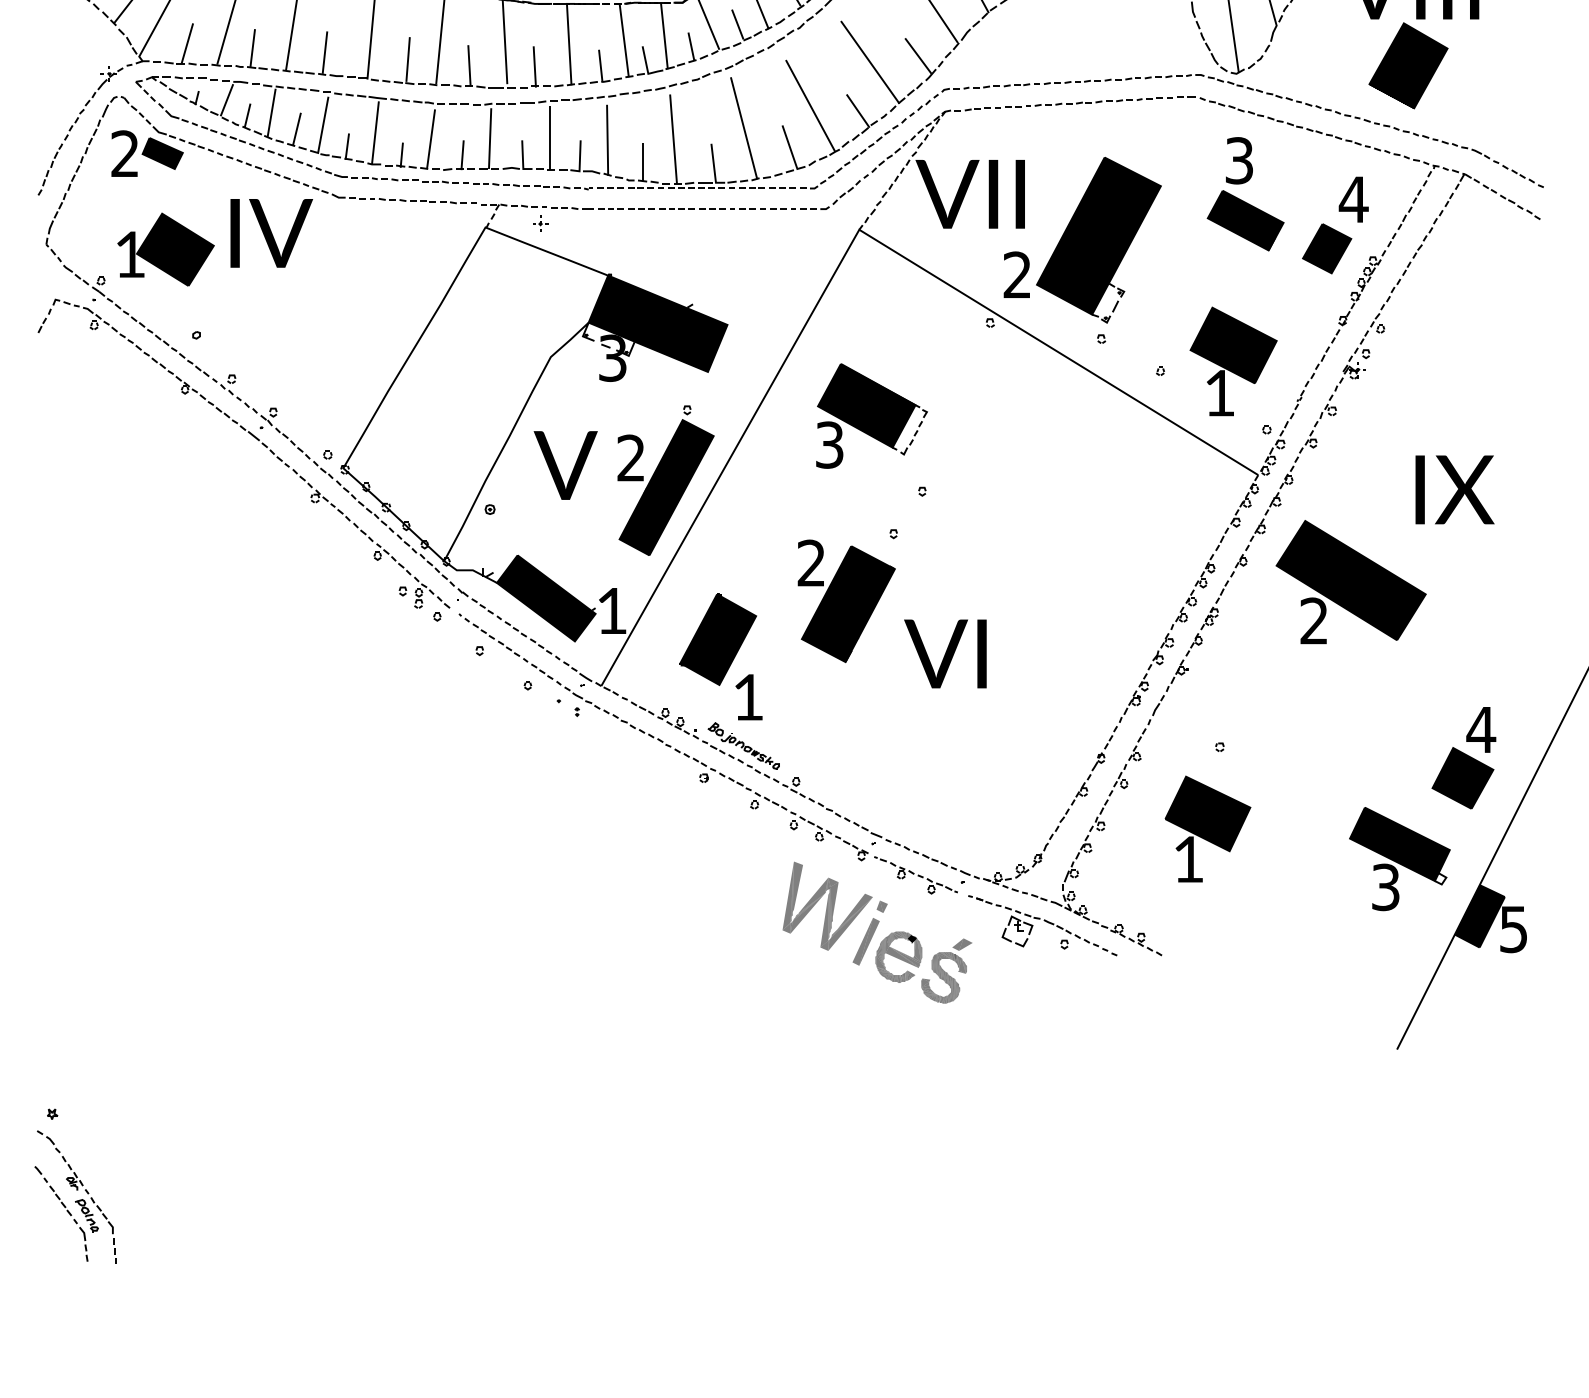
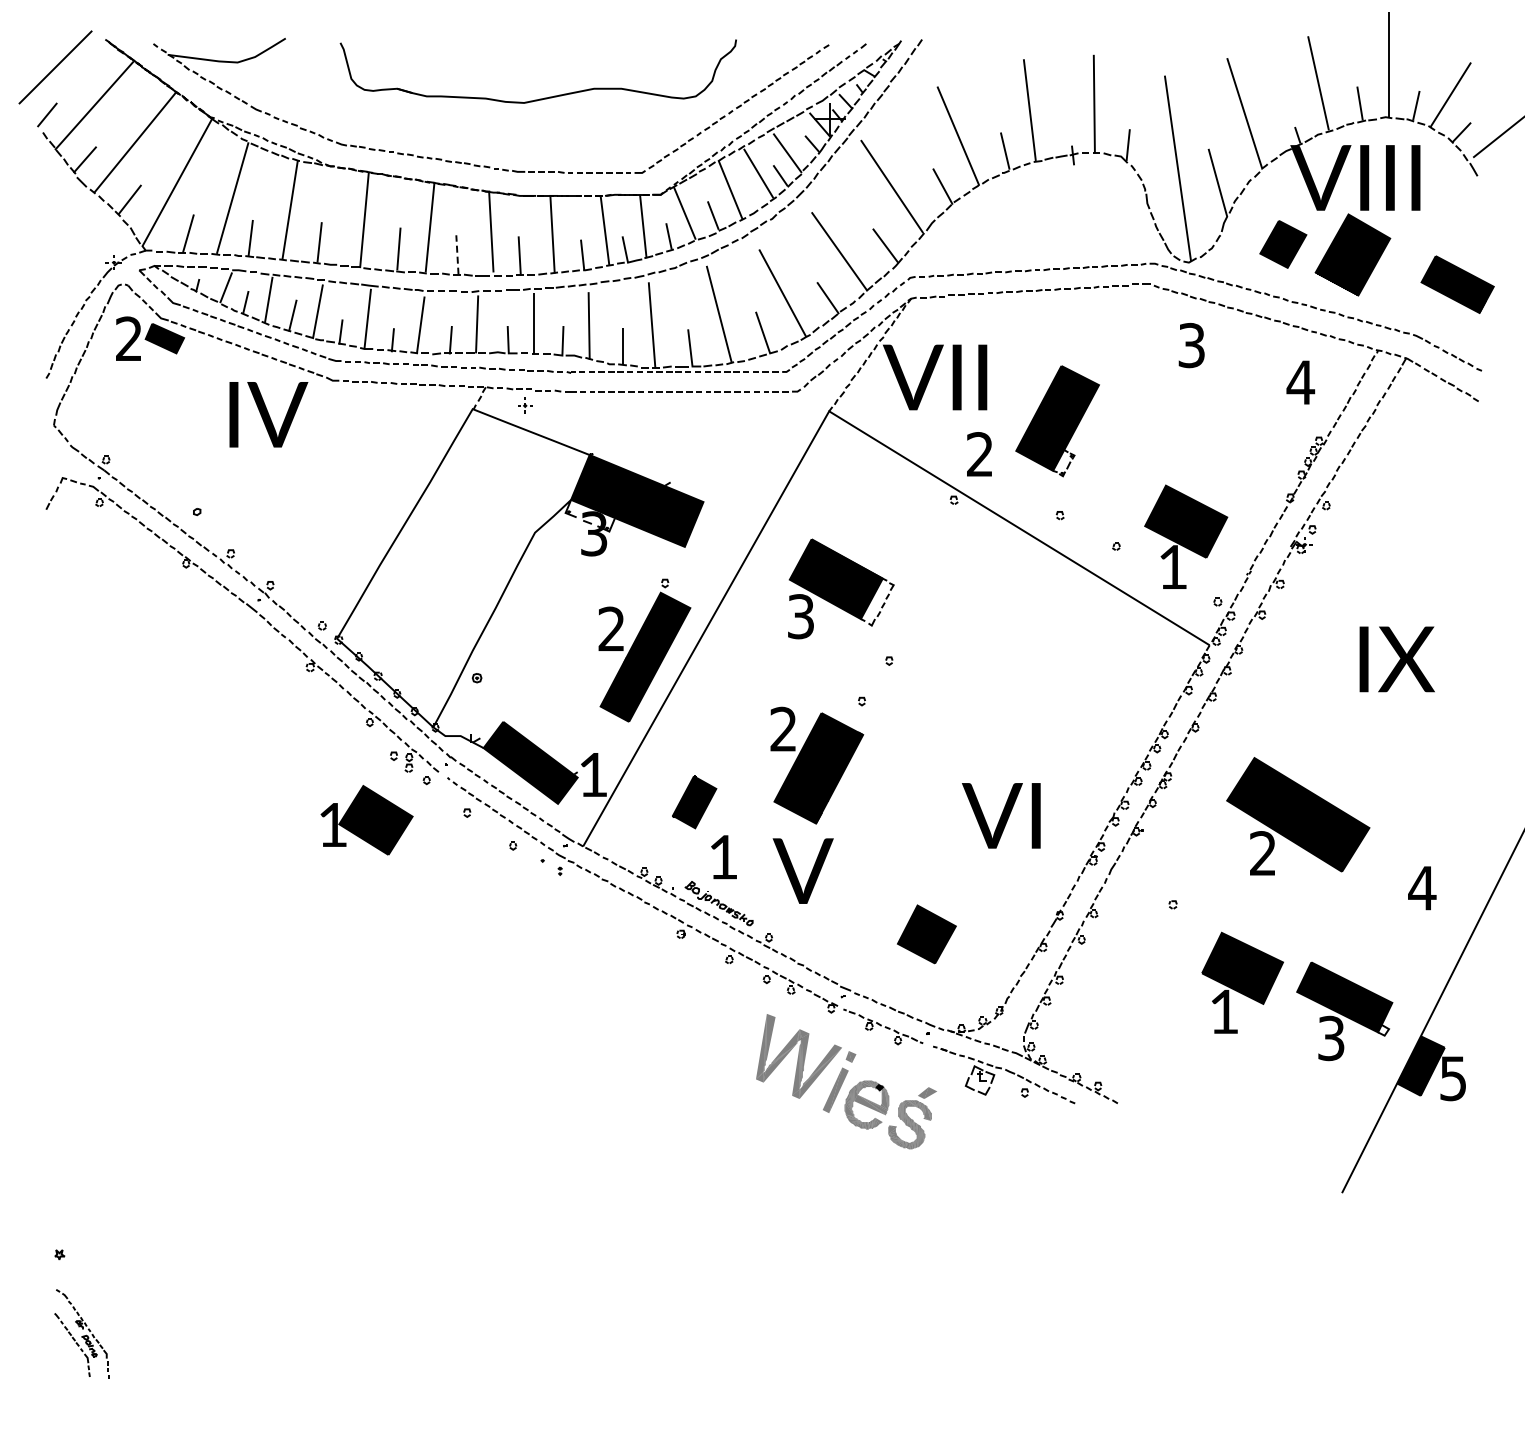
line: (469, 65) -> (457, 254), solid -> dashed
part: (1245, 220) -> (1457, 284), moved
part: (1098, 239) -> (1057, 420), size x0.7
part: (1327, 248) -> (1283, 244), moved
part: (165, 249) -> (366, 820), moved
text: (564, 464) -> (802, 870), moved
part: (1351, 582) -> (1298, 816), moved
part: (718, 639) -> (694, 802), size x0.6
text: (945, 653) -> (1001, 815), moved
part: (1462, 778) -> (926, 934), moved
part: (1207, 828) -> (1242, 982), moved
part: (75, 1196) -> (81, 1333), size x0.7

